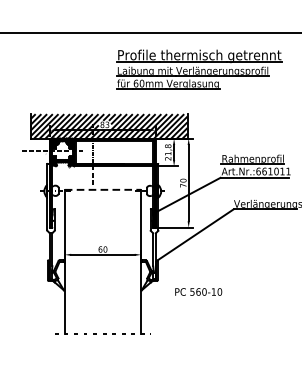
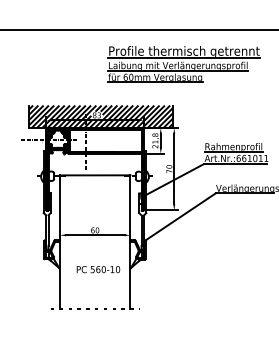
line: (103, 190) -> (95, 175), dashed -> solid
text: (198, 291) -> (98, 269), moved

